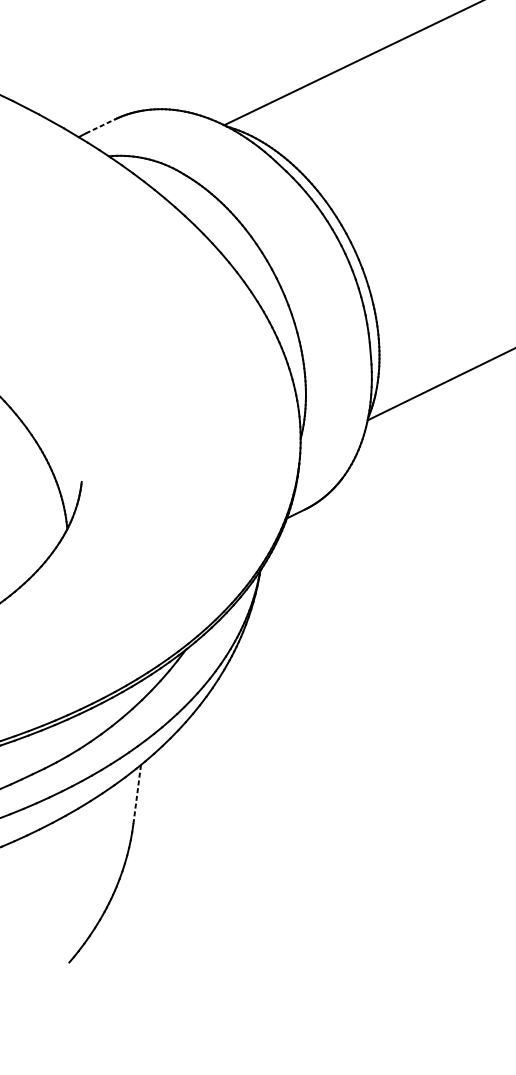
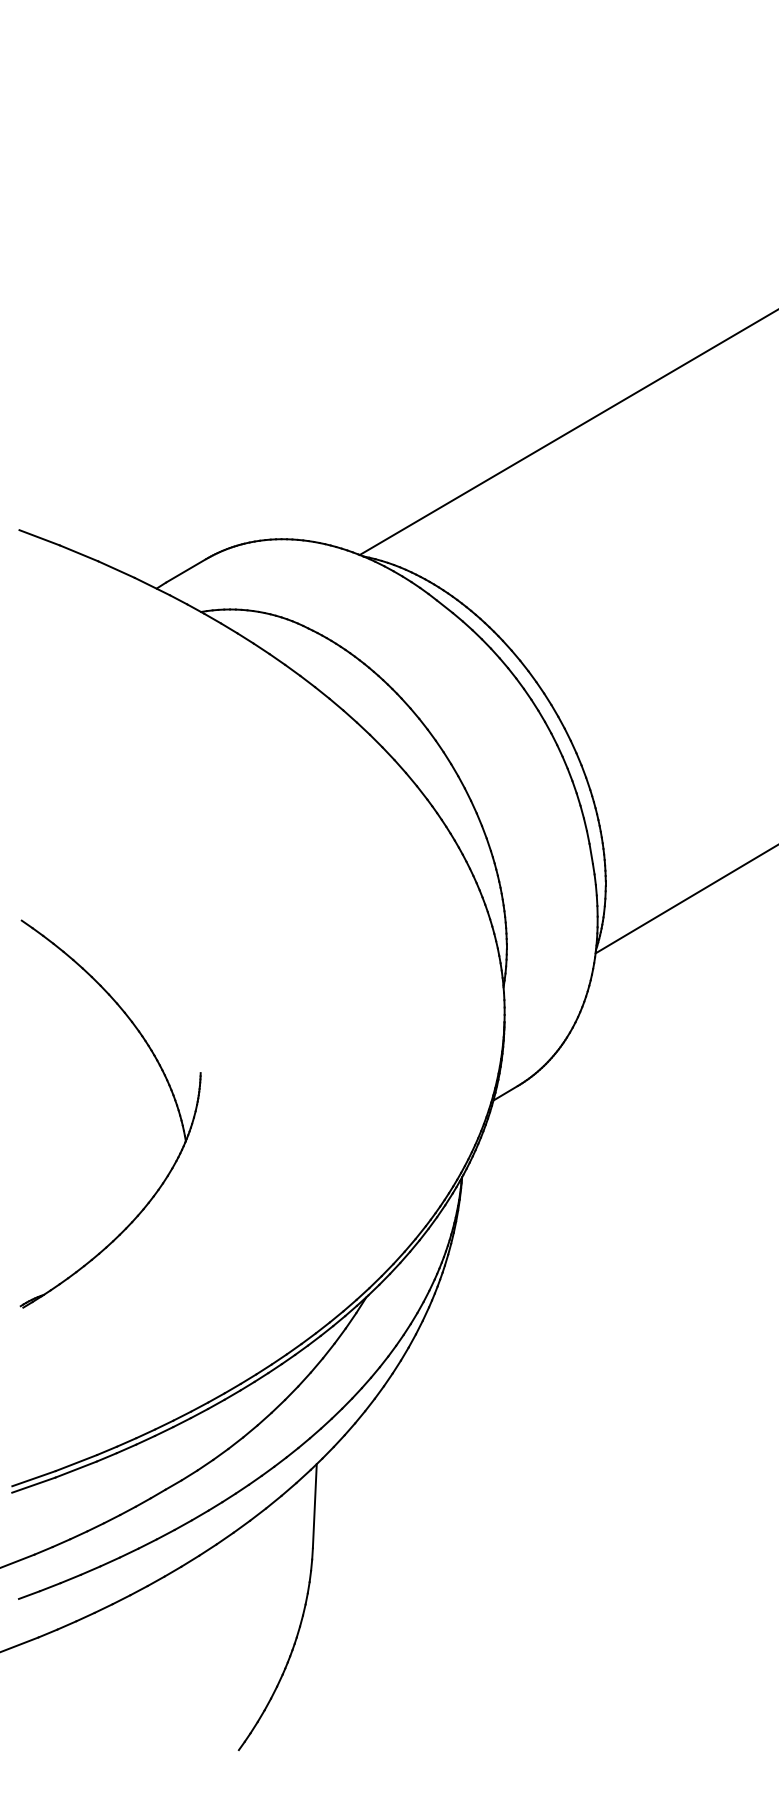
line: (100, 126) -> (186, 570), dashed -> solid
line: (136, 794) -> (314, 1506), dashed -> solid

